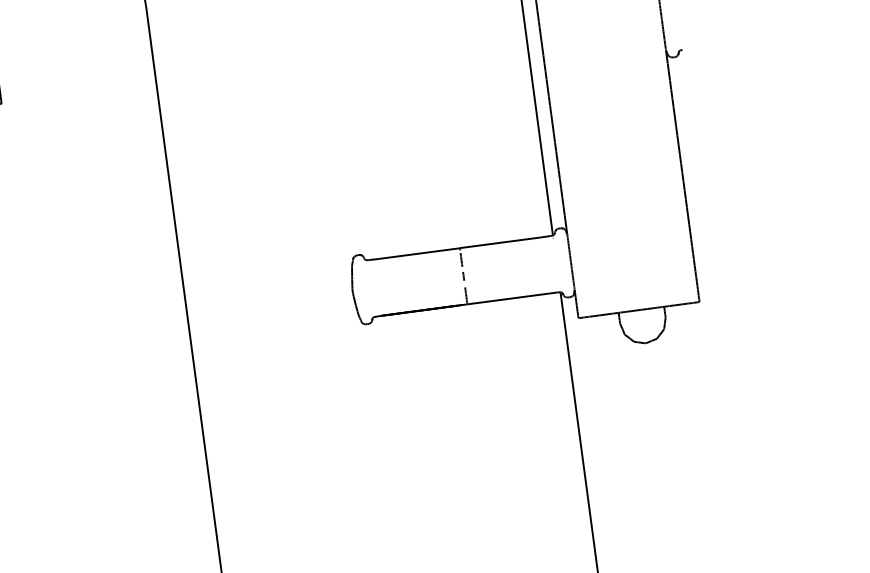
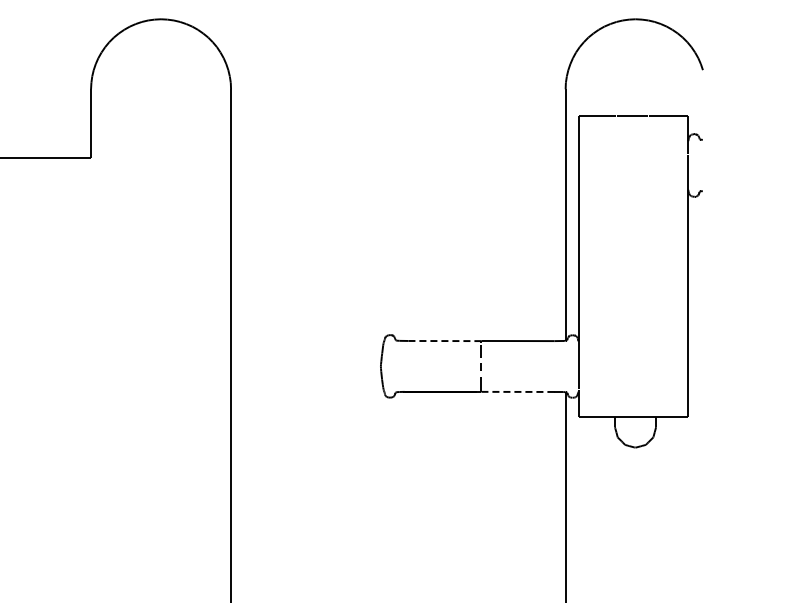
line: (419, 254) -> (444, 341), solid -> dashed
line: (507, 298) -> (517, 391), solid -> dashed

